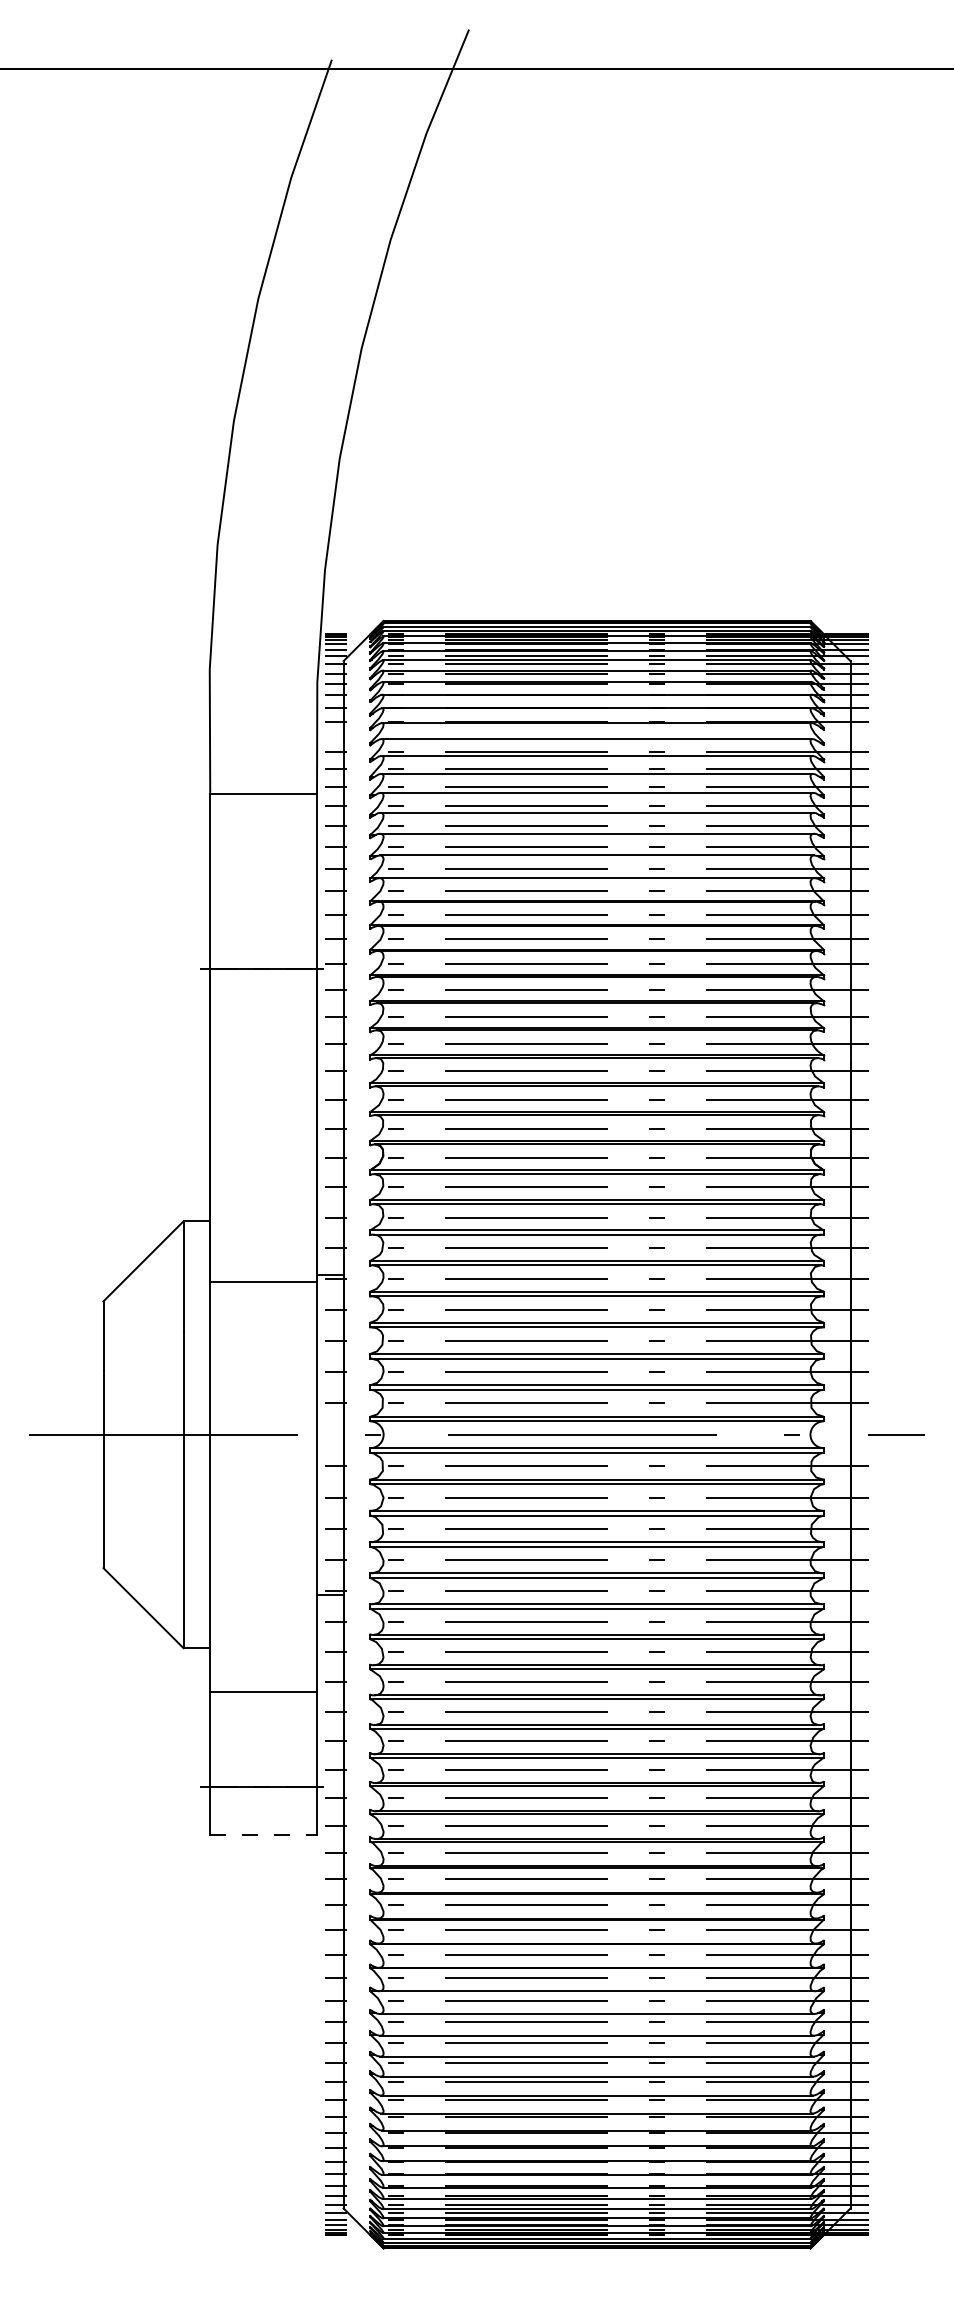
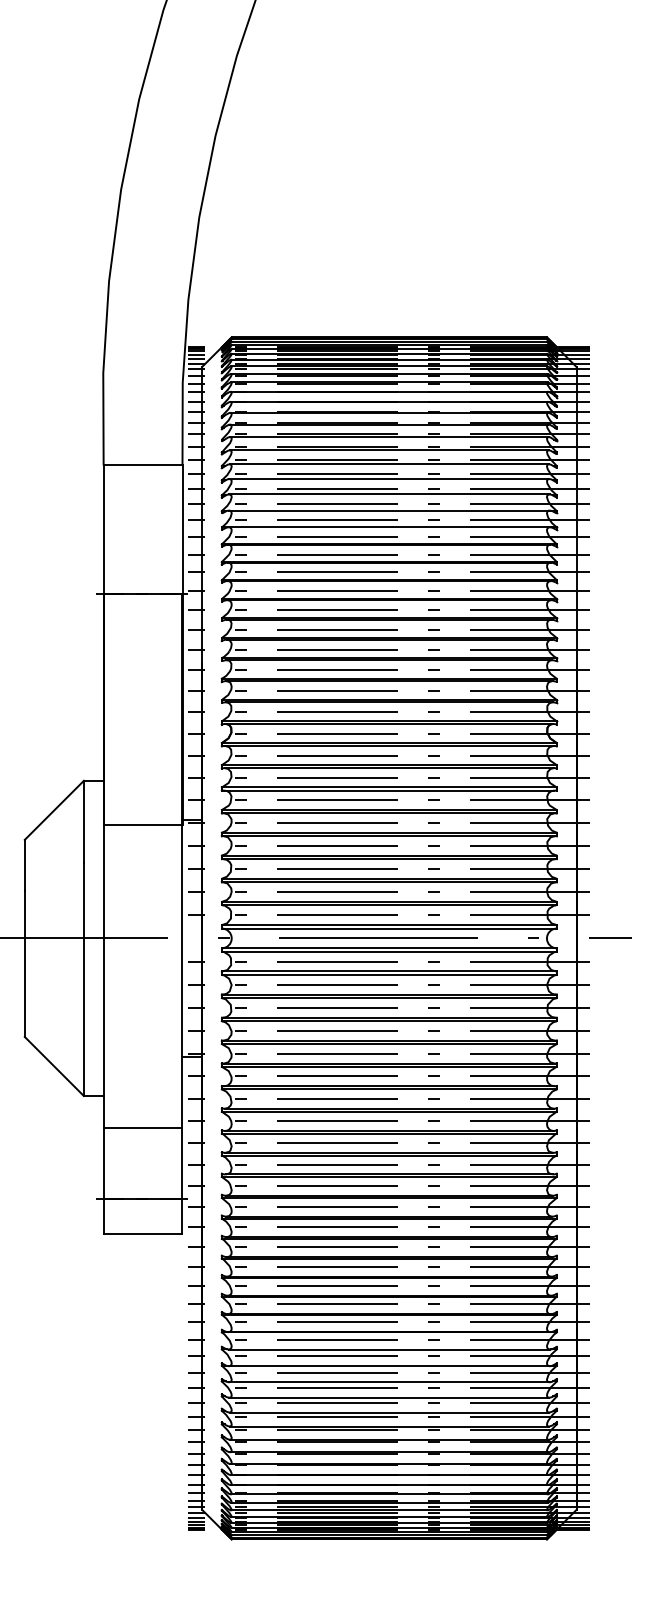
line: (597, 736) -> (389, 422), added
line: (264, 1834) -> (143, 1233), dashed -> solid

